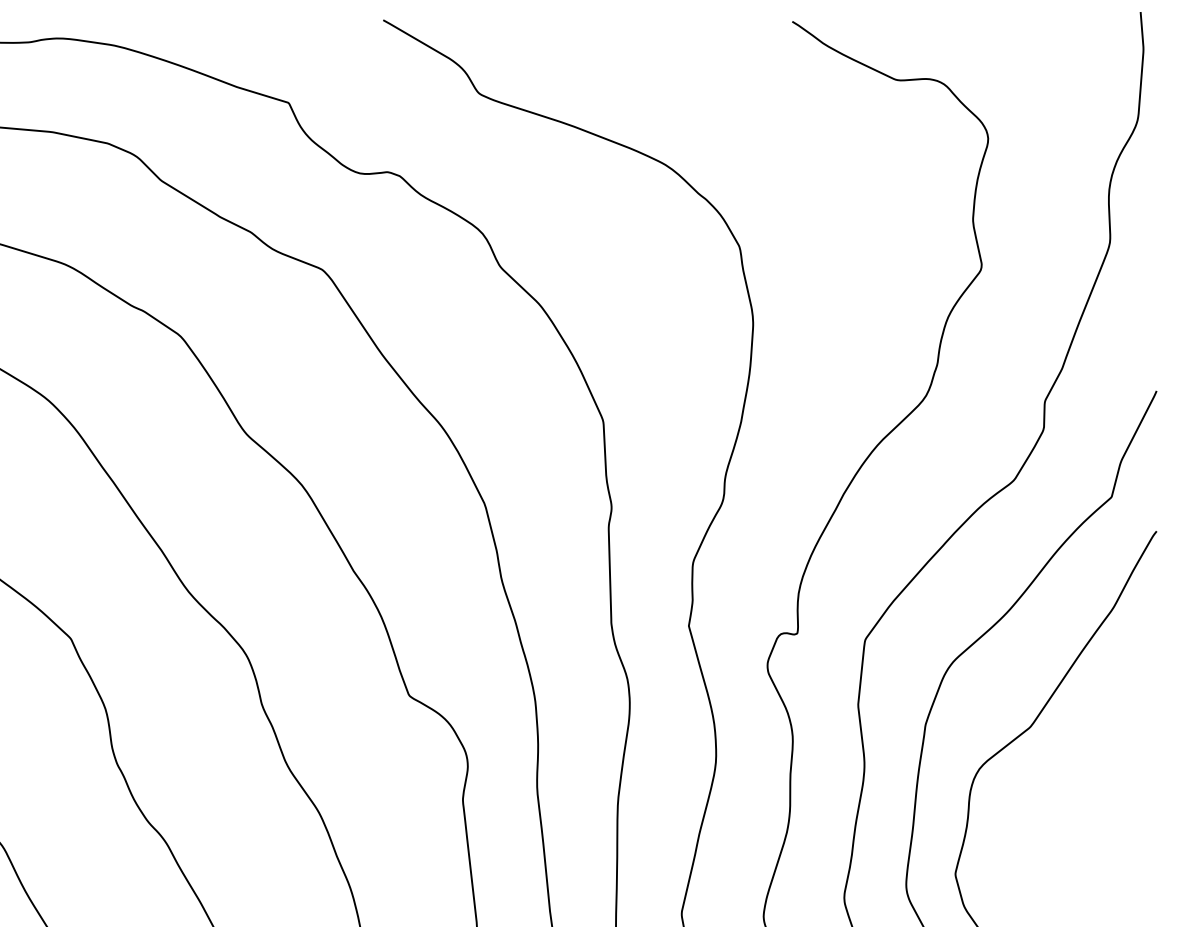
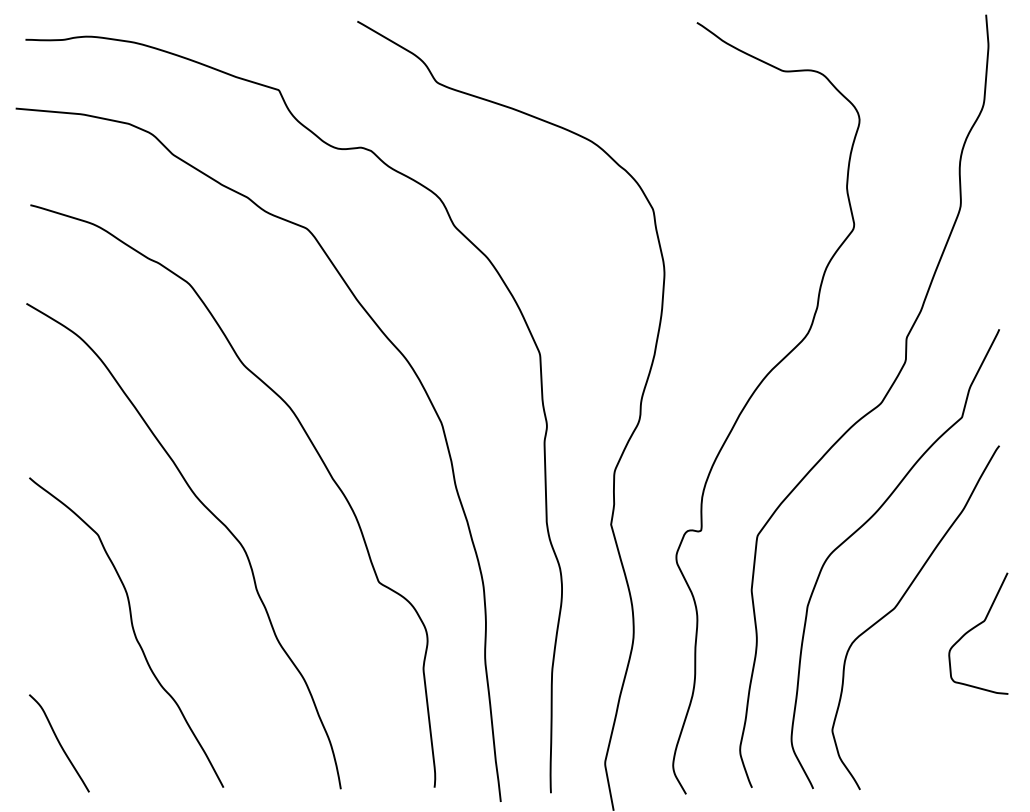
curve: (1129, 750) -> (976, 627), added

